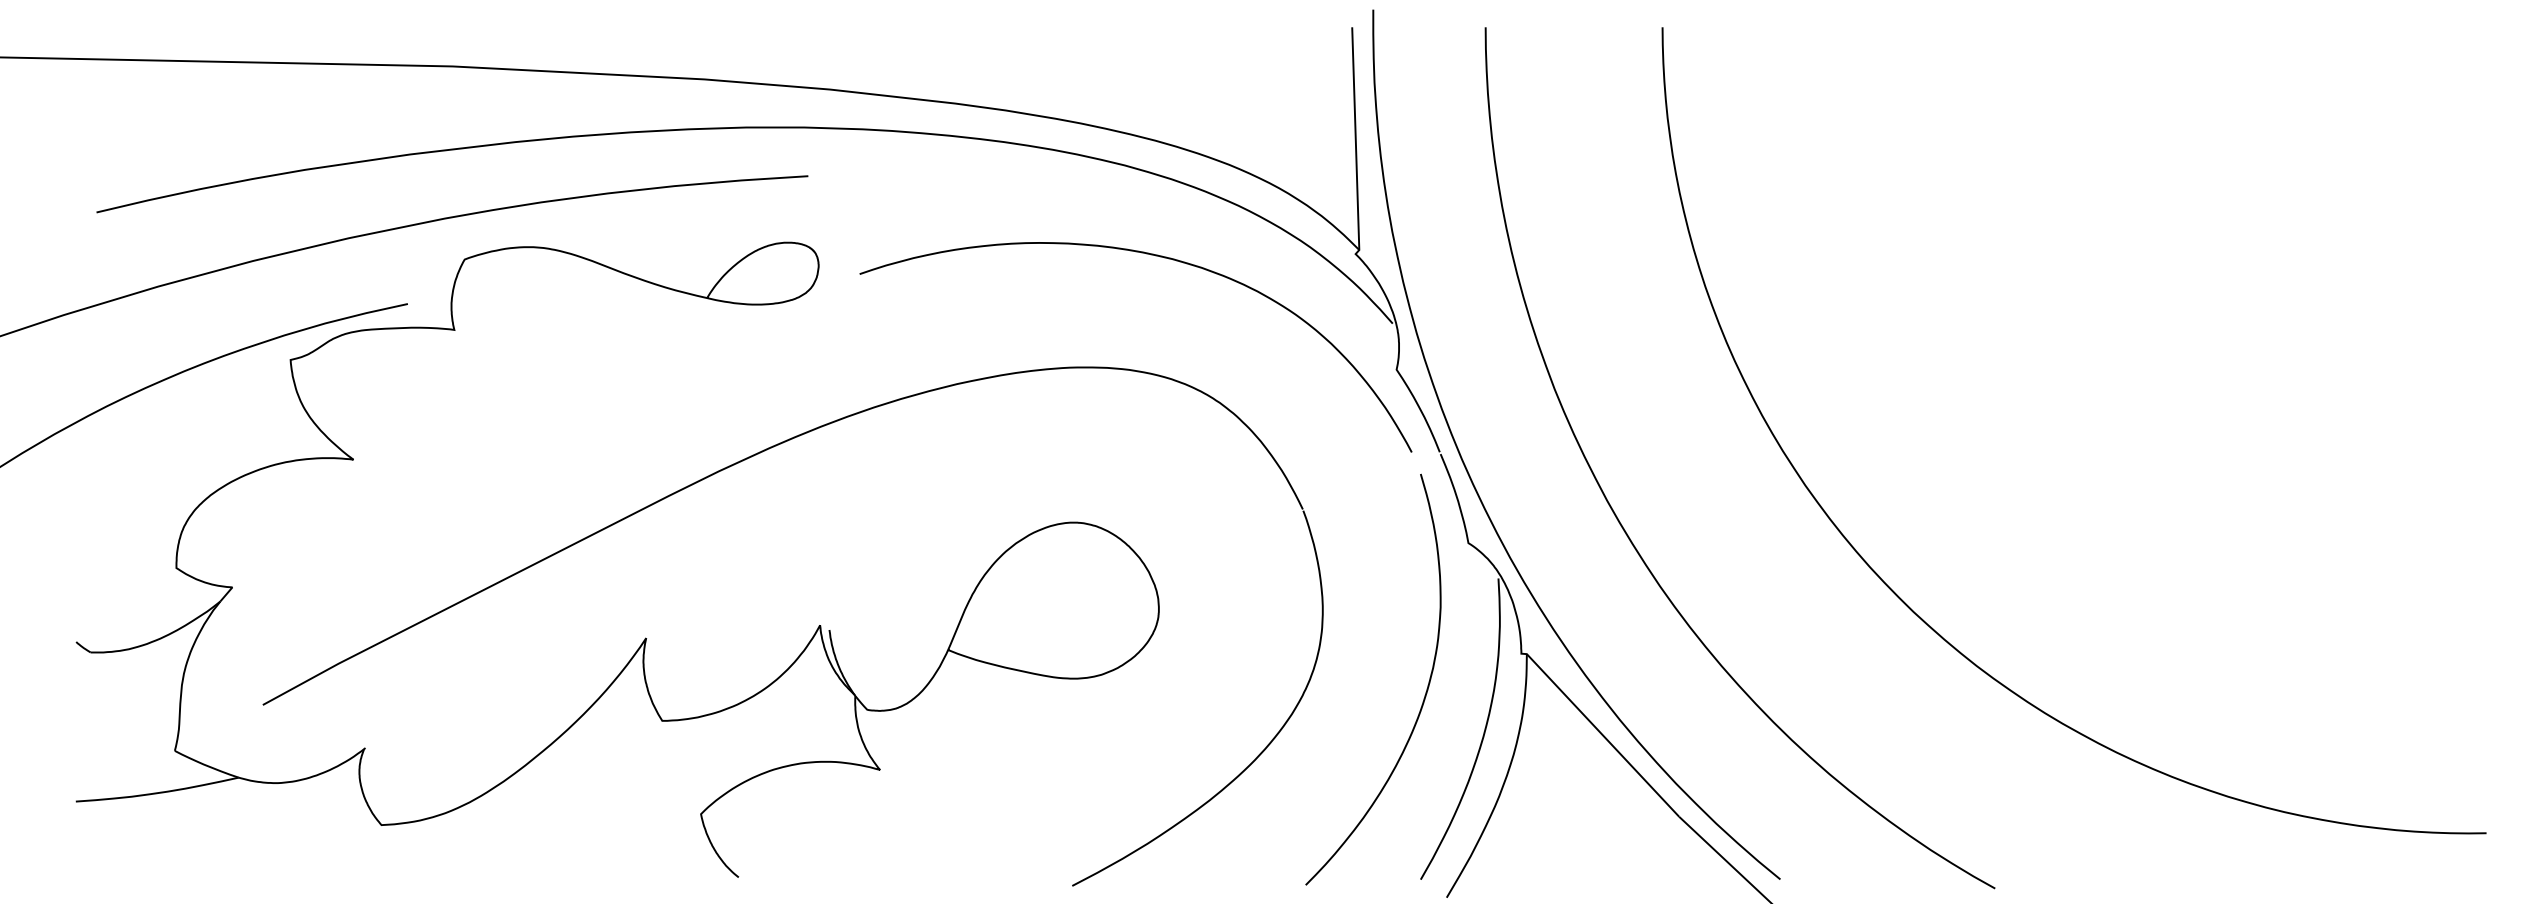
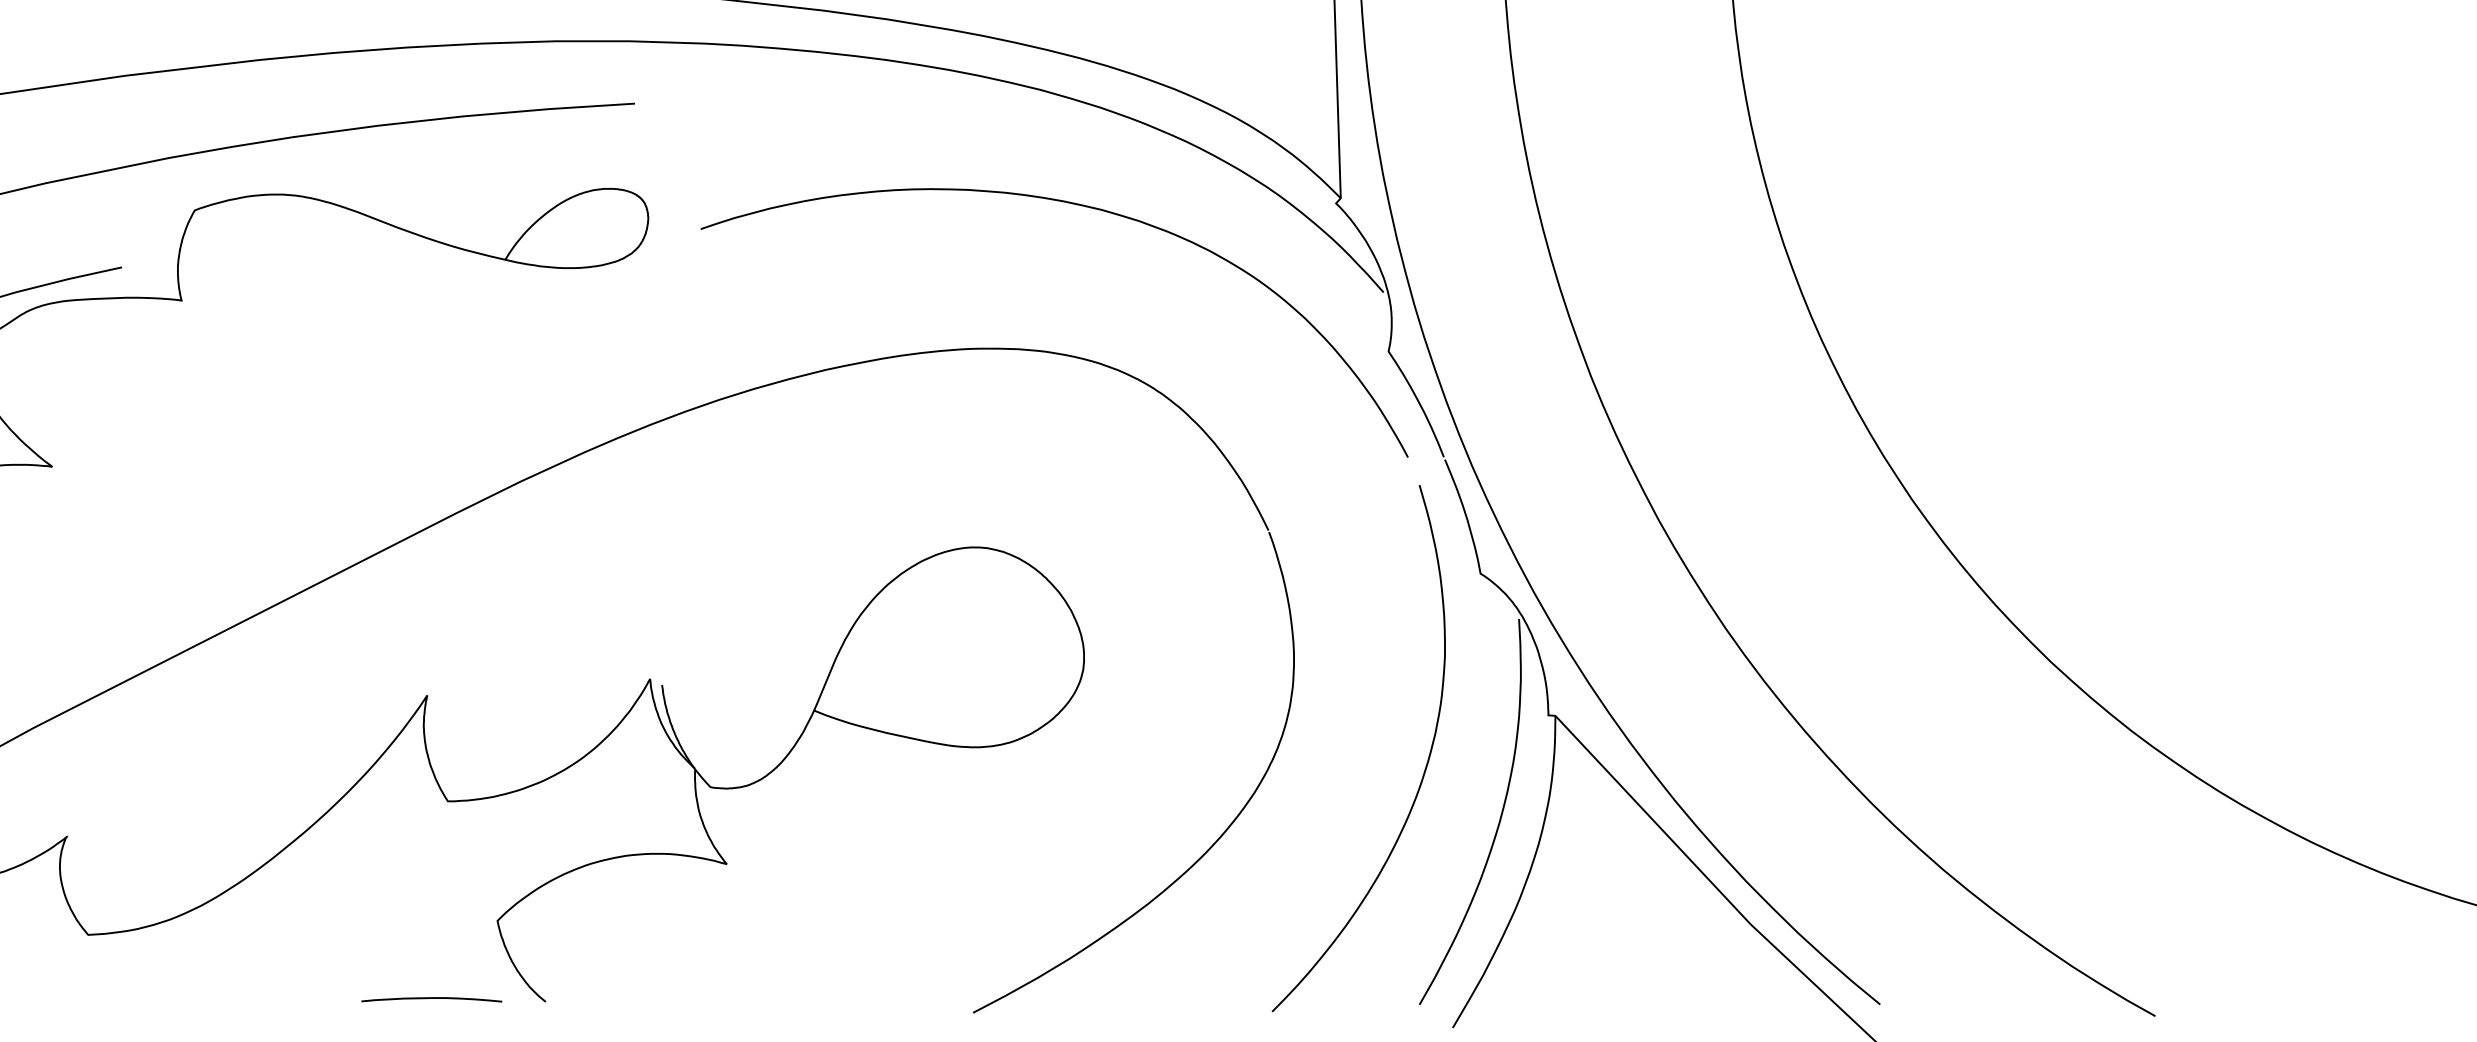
curve: (649, 875) -> (431, 999), added

